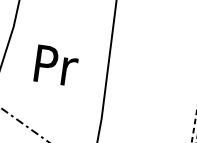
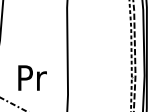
text: (56, 64) -> (32, 77), moved

